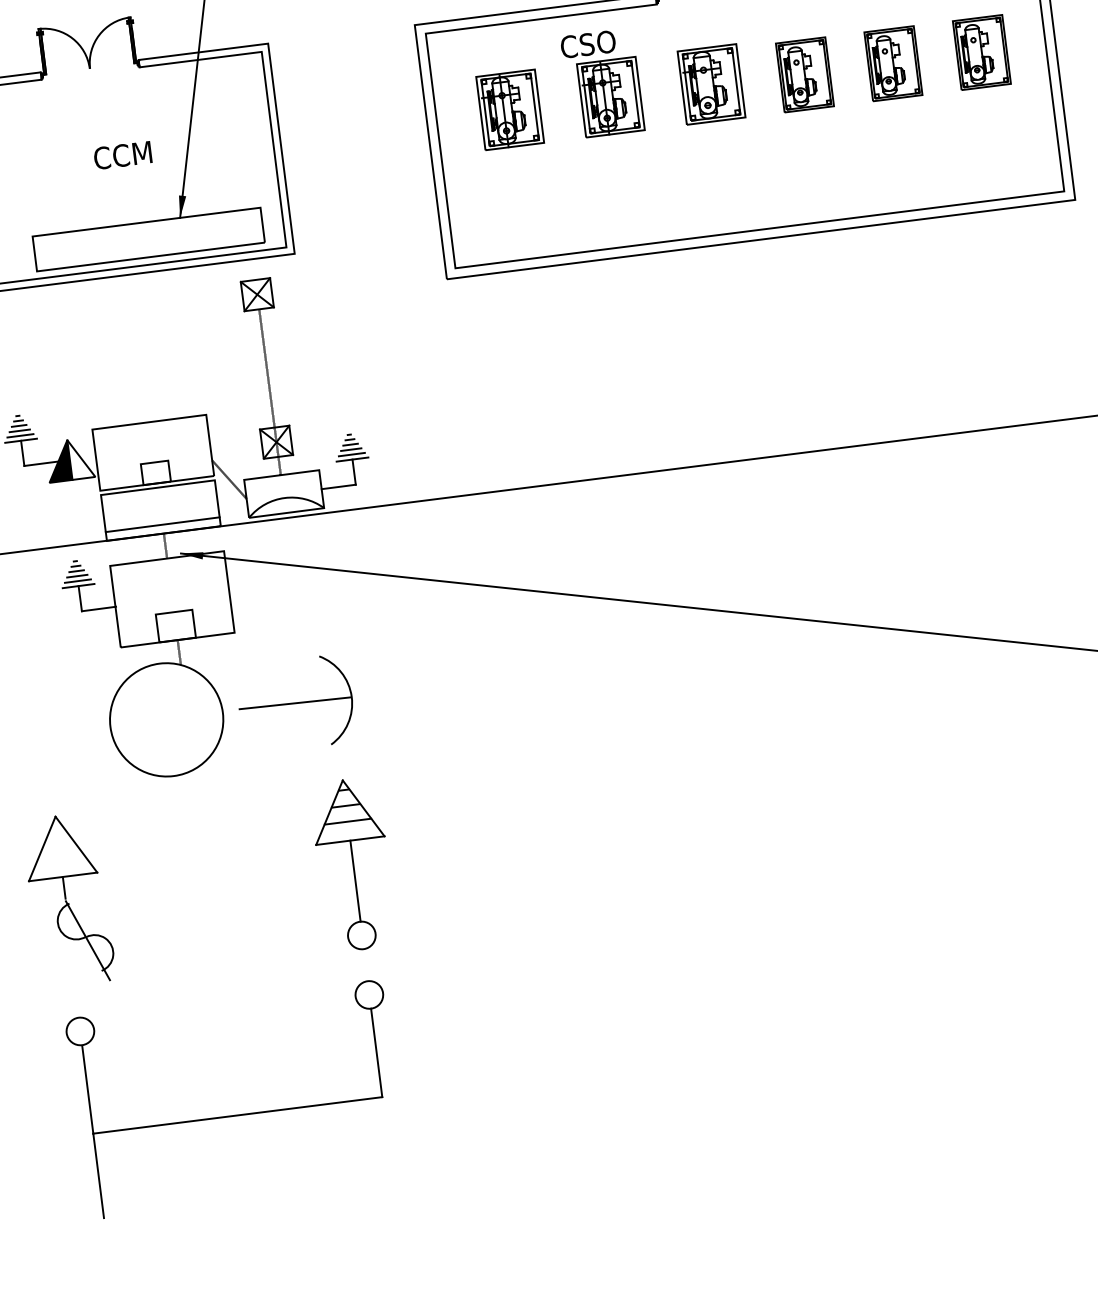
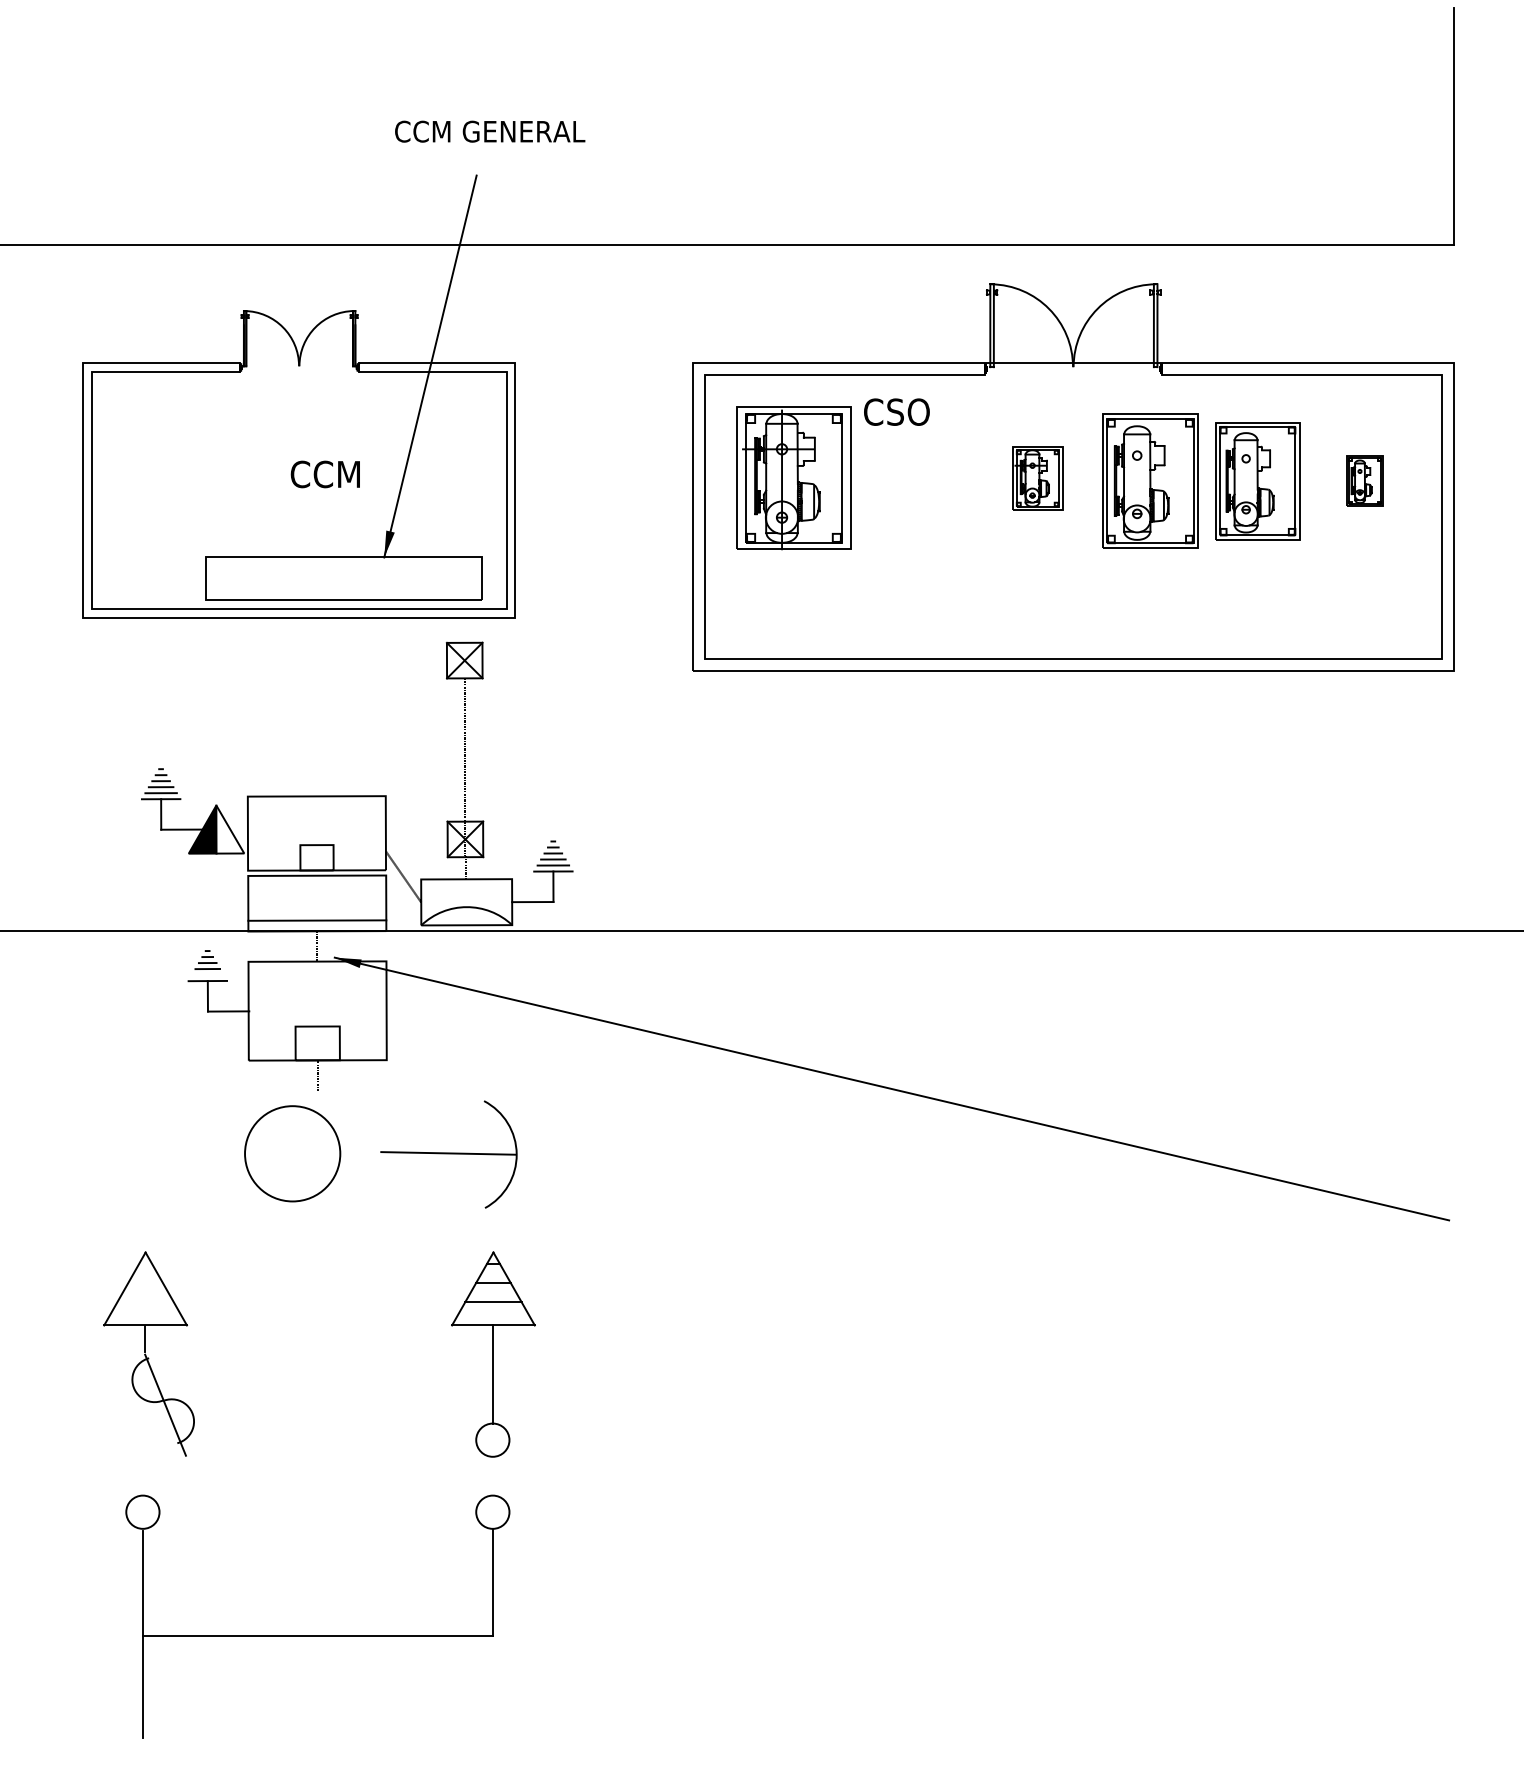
part: (981, 52) -> (1364, 480), size x0.6
part: (893, 63) -> (1257, 480), size x1.4
part: (804, 74) -> (1150, 480), size x1.6
part: (711, 84) -> (1037, 478), size x0.7
part: (610, 97) -> (915, 478), removed
part: (509, 110) -> (793, 478), size x1.6
line: (77, 580) -> (207, 974), removed
circle: (166, 719) -> (292, 1153), size x0.7

